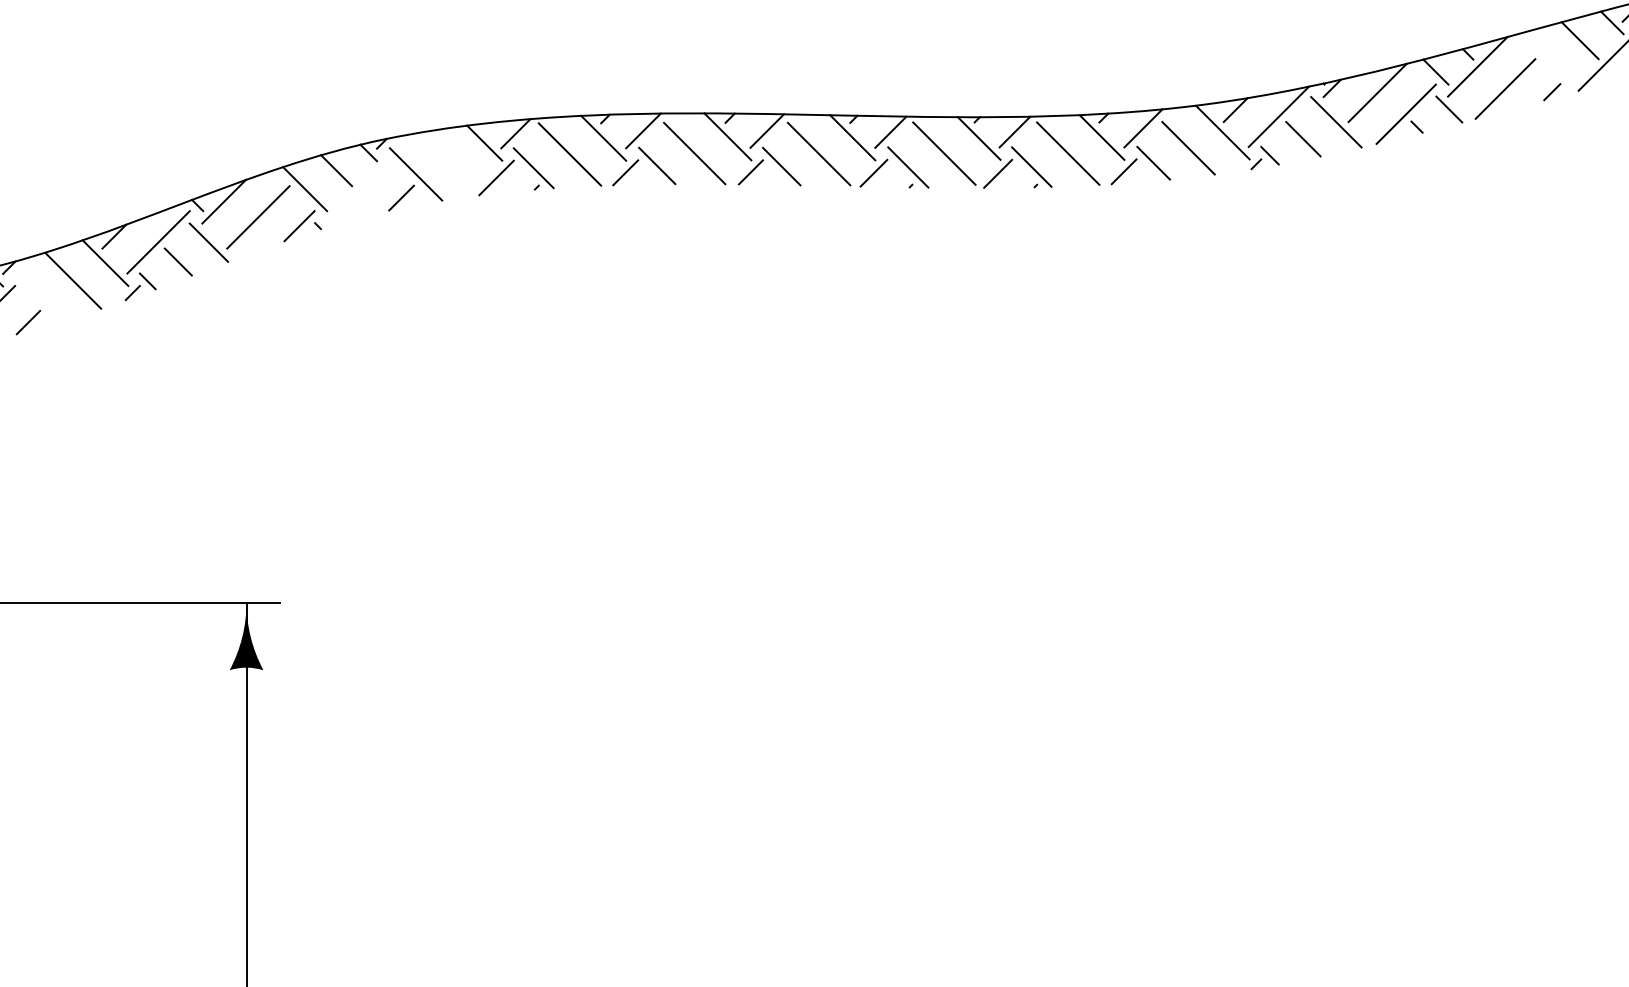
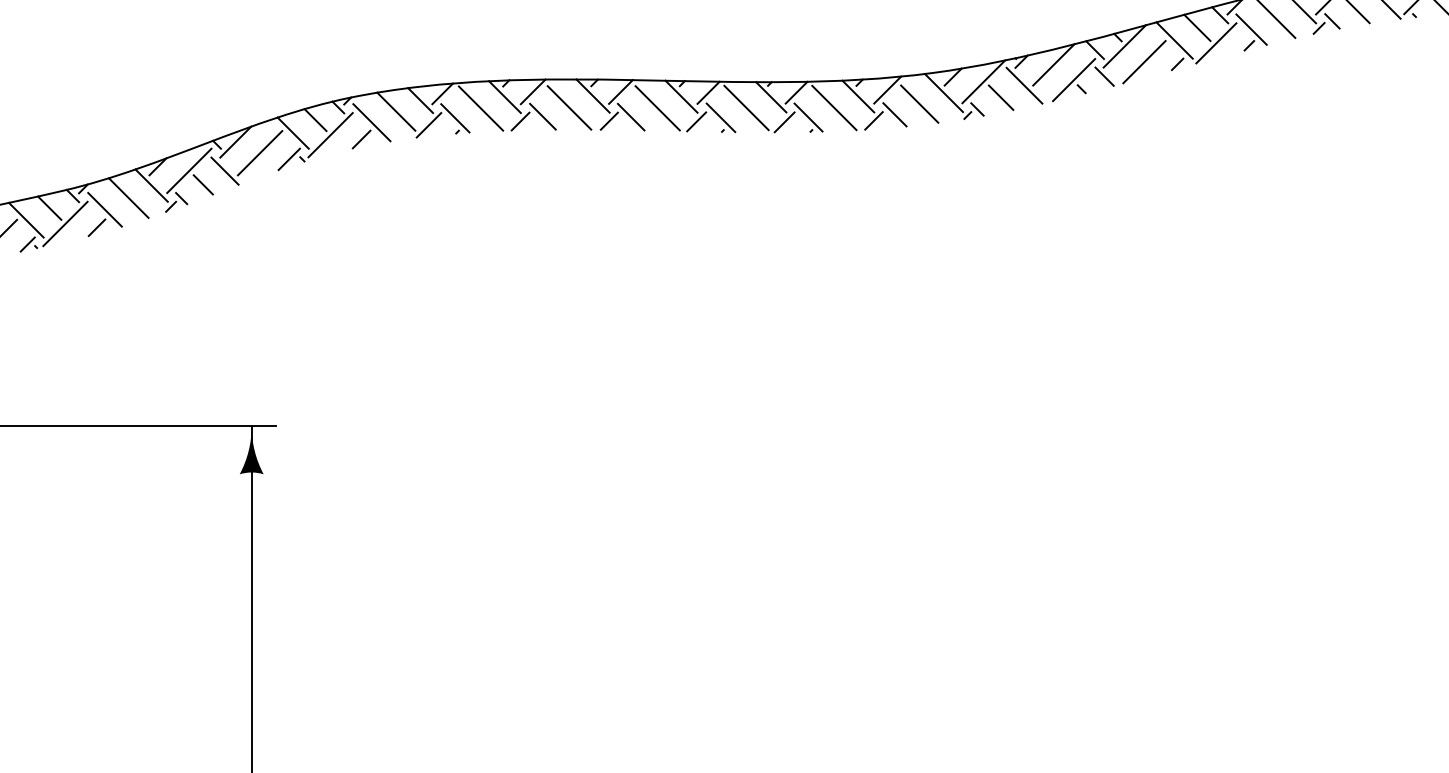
line: (1547, 58) -> (1174, 40), added
line: (450, 158) -> (396, 111), added
line: (357, 192) -> (330, 135), added
line: (38, 296) -> (104, 209), added

